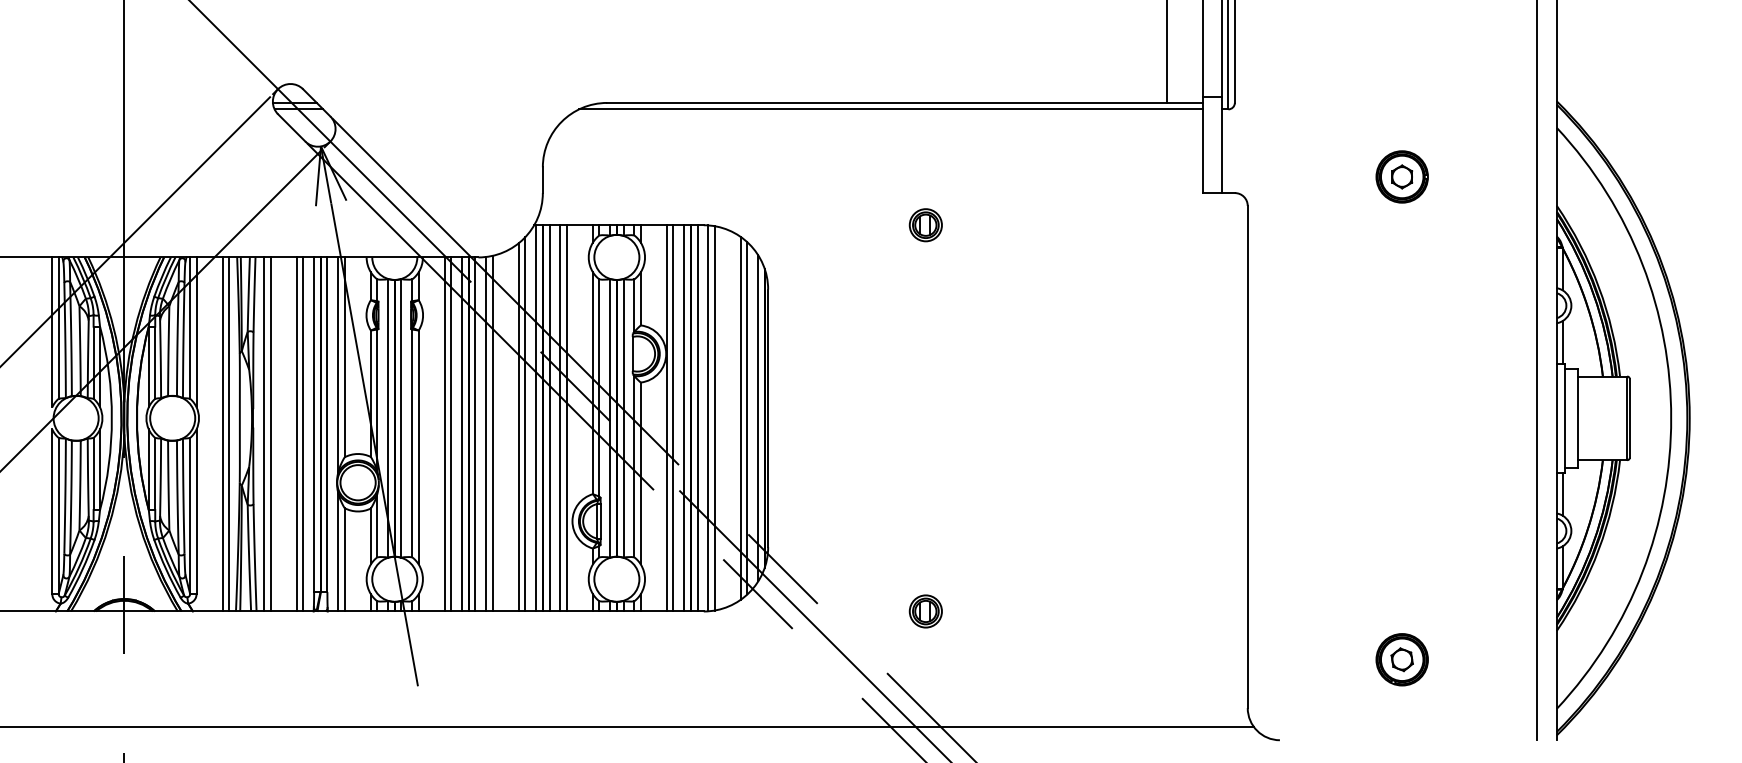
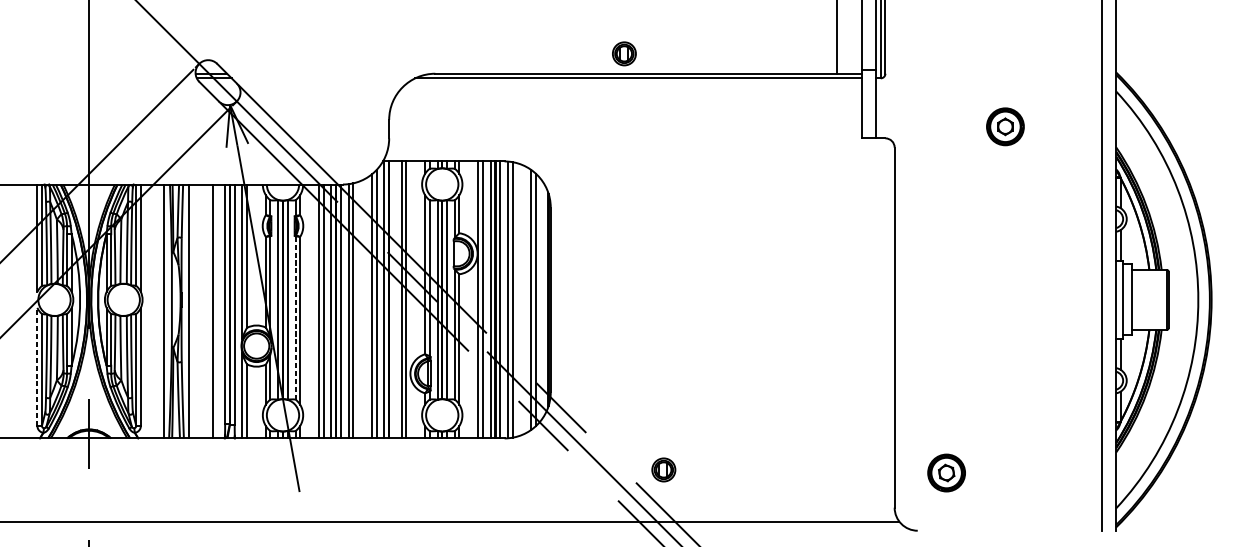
part: (925, 225) -> (624, 54), moved
line: (549, 418) -> (393, 300), removed
line: (758, 418) -> (543, 300), removed
line: (222, 434) -> (159, 311), removed
line: (270, 434) -> (193, 311), removed
line: (303, 434) -> (217, 311), removed
line: (412, 443) -> (295, 317), solid -> dashed
line: (52, 511) -> (37, 366), solid -> dashed
part: (925, 611) -> (663, 469), moved
part: (1401, 659) -> (946, 472), moved

